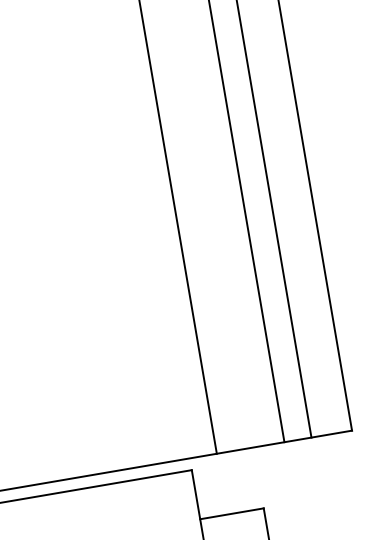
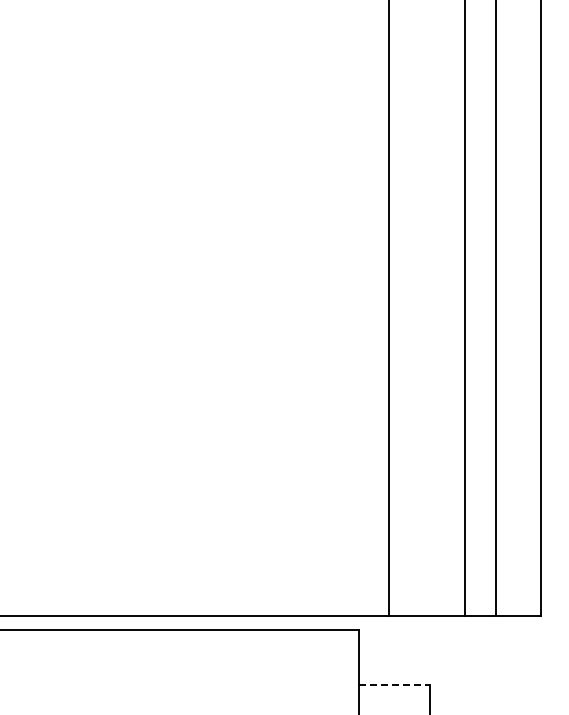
line: (232, 514) -> (394, 685), solid -> dashed

